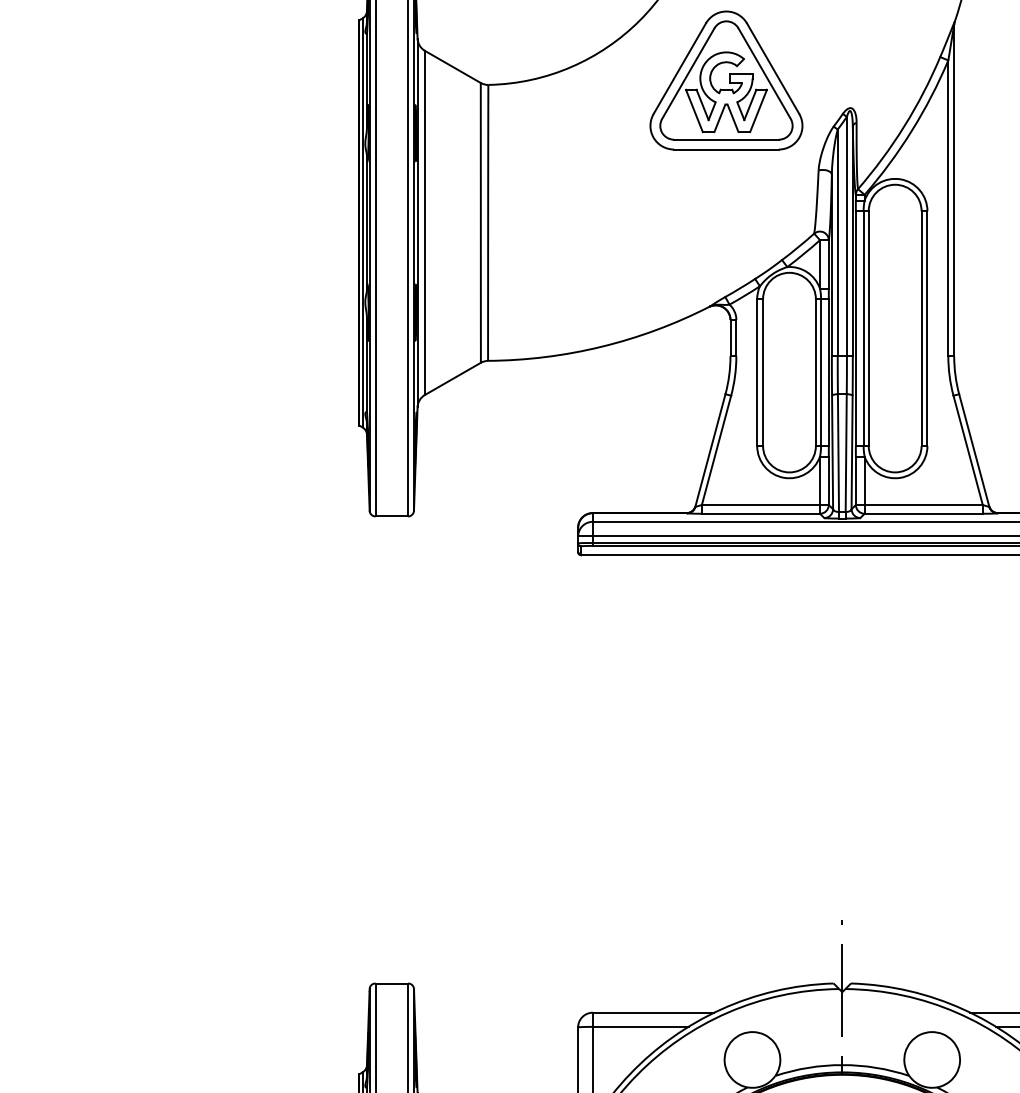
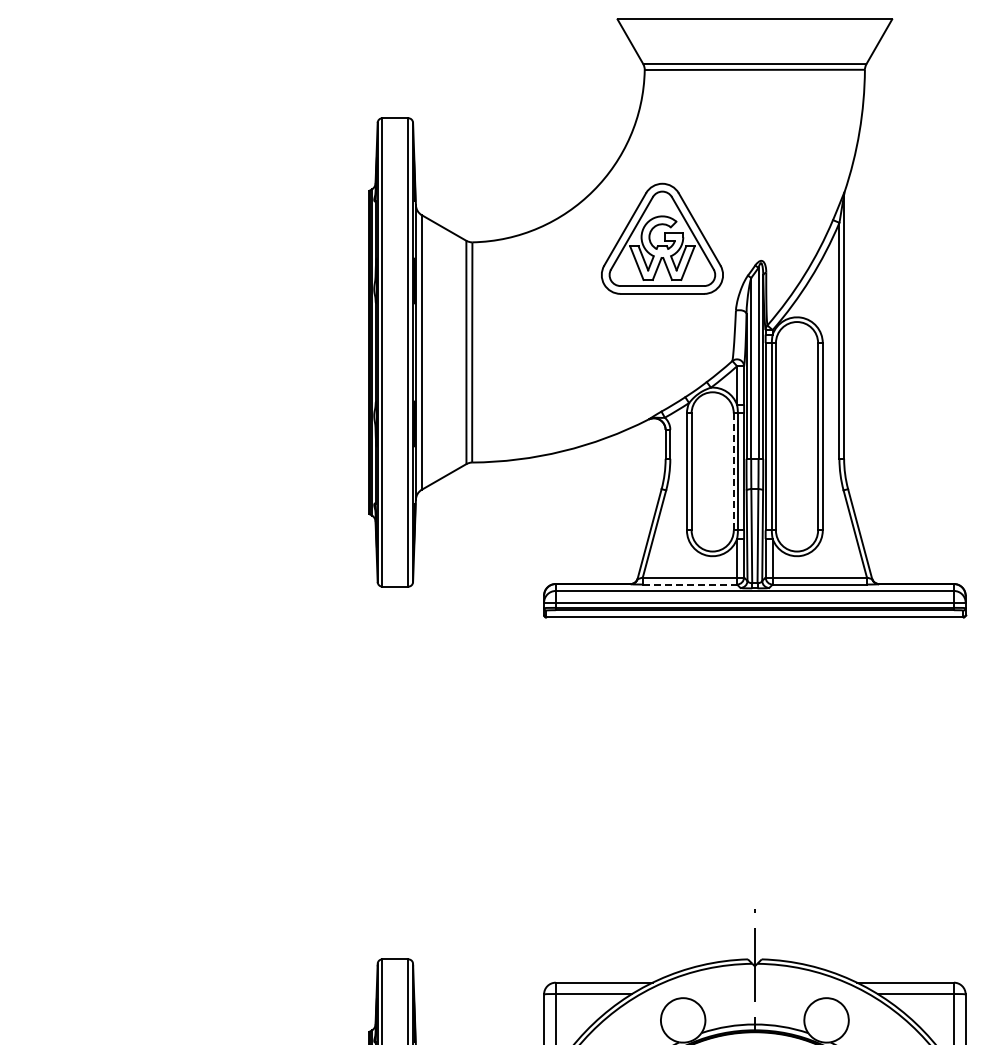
line: (815, 372) -> (733, 471), solid -> dashed
line: (761, 513) -> (690, 584), solid -> dashed

